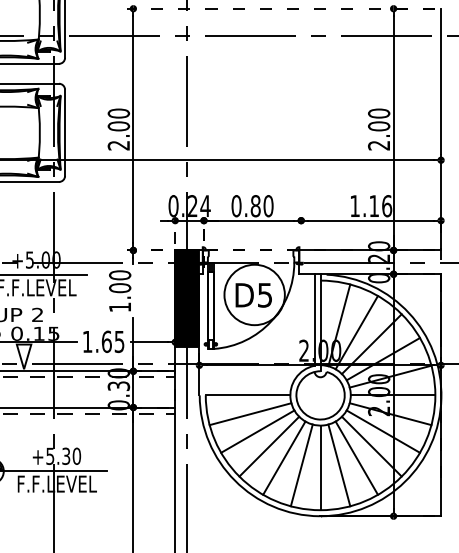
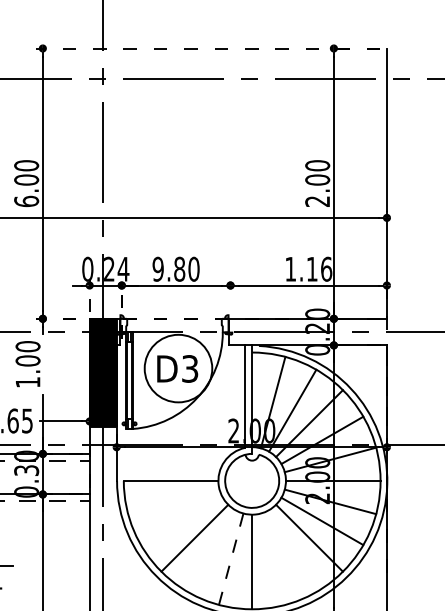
text: (118, 145) -> (26, 201), 2.00 -> 6.00
text: (236, 206) -> (158, 269), 0.80 -> 9.80
text: (265, 294) -> (190, 368), D5 -> D3
line: (250, 414) -> (173, 502), removed
line: (257, 431) -> (181, 521), removed
line: (284, 457) -> (211, 550), removed
line: (356, 457) -> (292, 550), removed
line: (301, 464) -> (230, 558), solid -> dashed
line: (339, 465) -> (273, 559), removed

